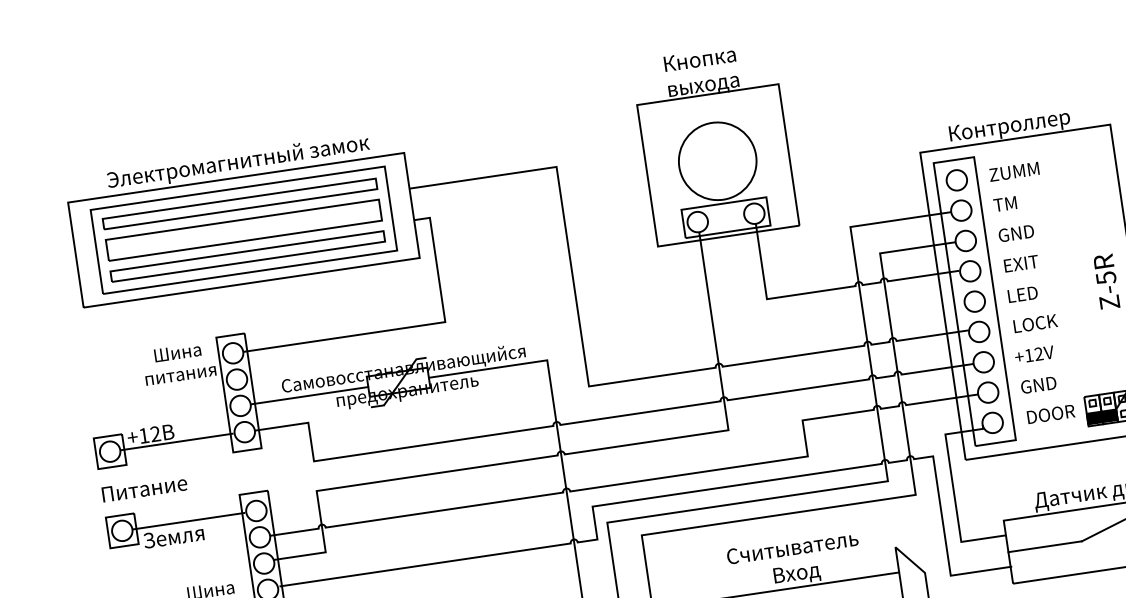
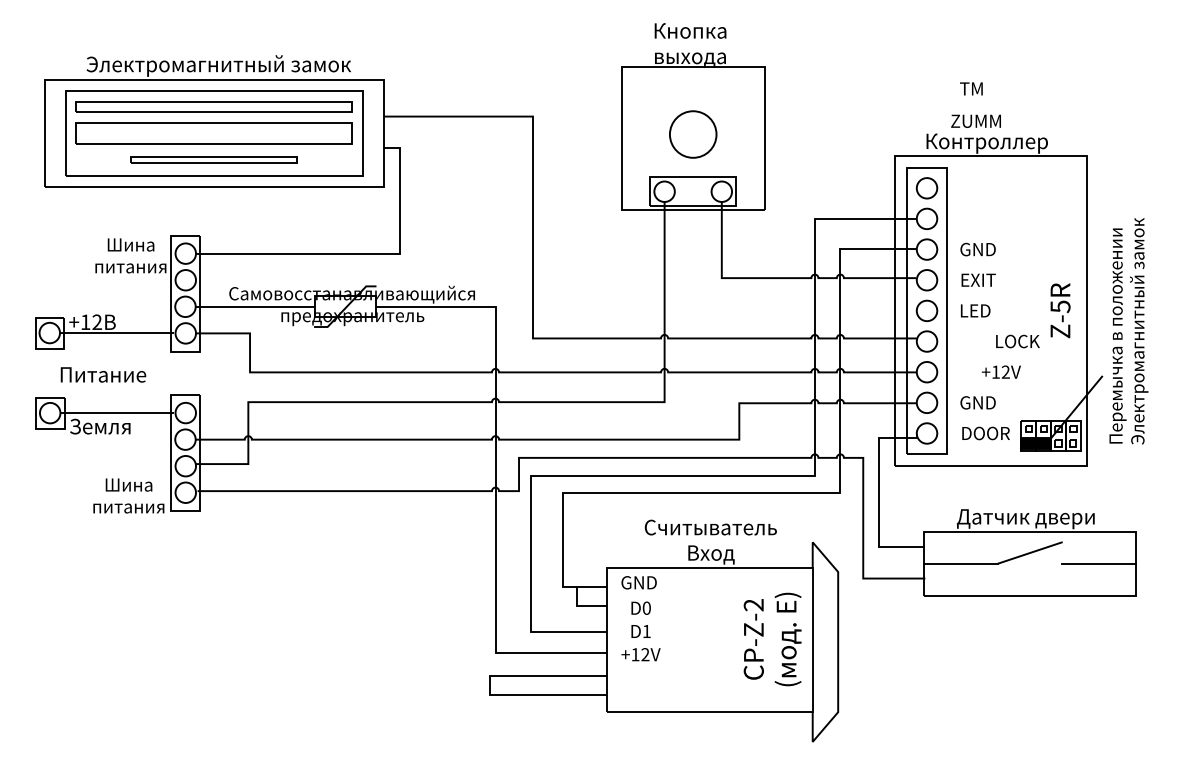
circle: (717, 161) -> (693, 134), size x0.6
text: (1013, 171) -> (975, 120), moved
text: (1005, 203) -> (971, 88), moved
part: (246, 256) -> (213, 159), size x0.6
text: (1035, 323) -> (1017, 341), moved
text: (1033, 354) -> (1000, 371), moved
text: (144, 488) -> (103, 374), moved

